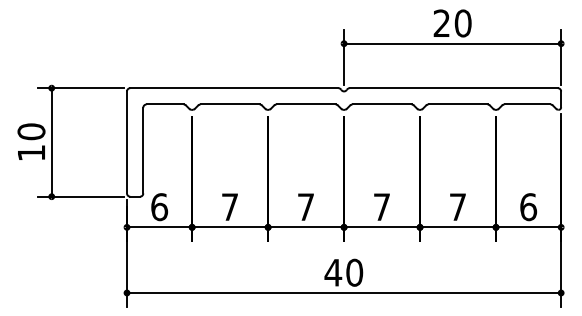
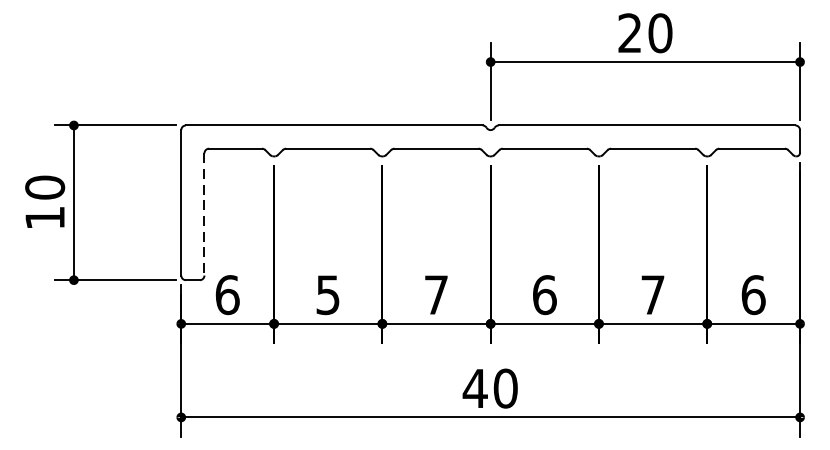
line: (143, 150) -> (204, 214), solid -> dashed
text: (229, 207) -> (327, 295), 7 -> 5
text: (381, 207) -> (543, 295), 7 -> 6

